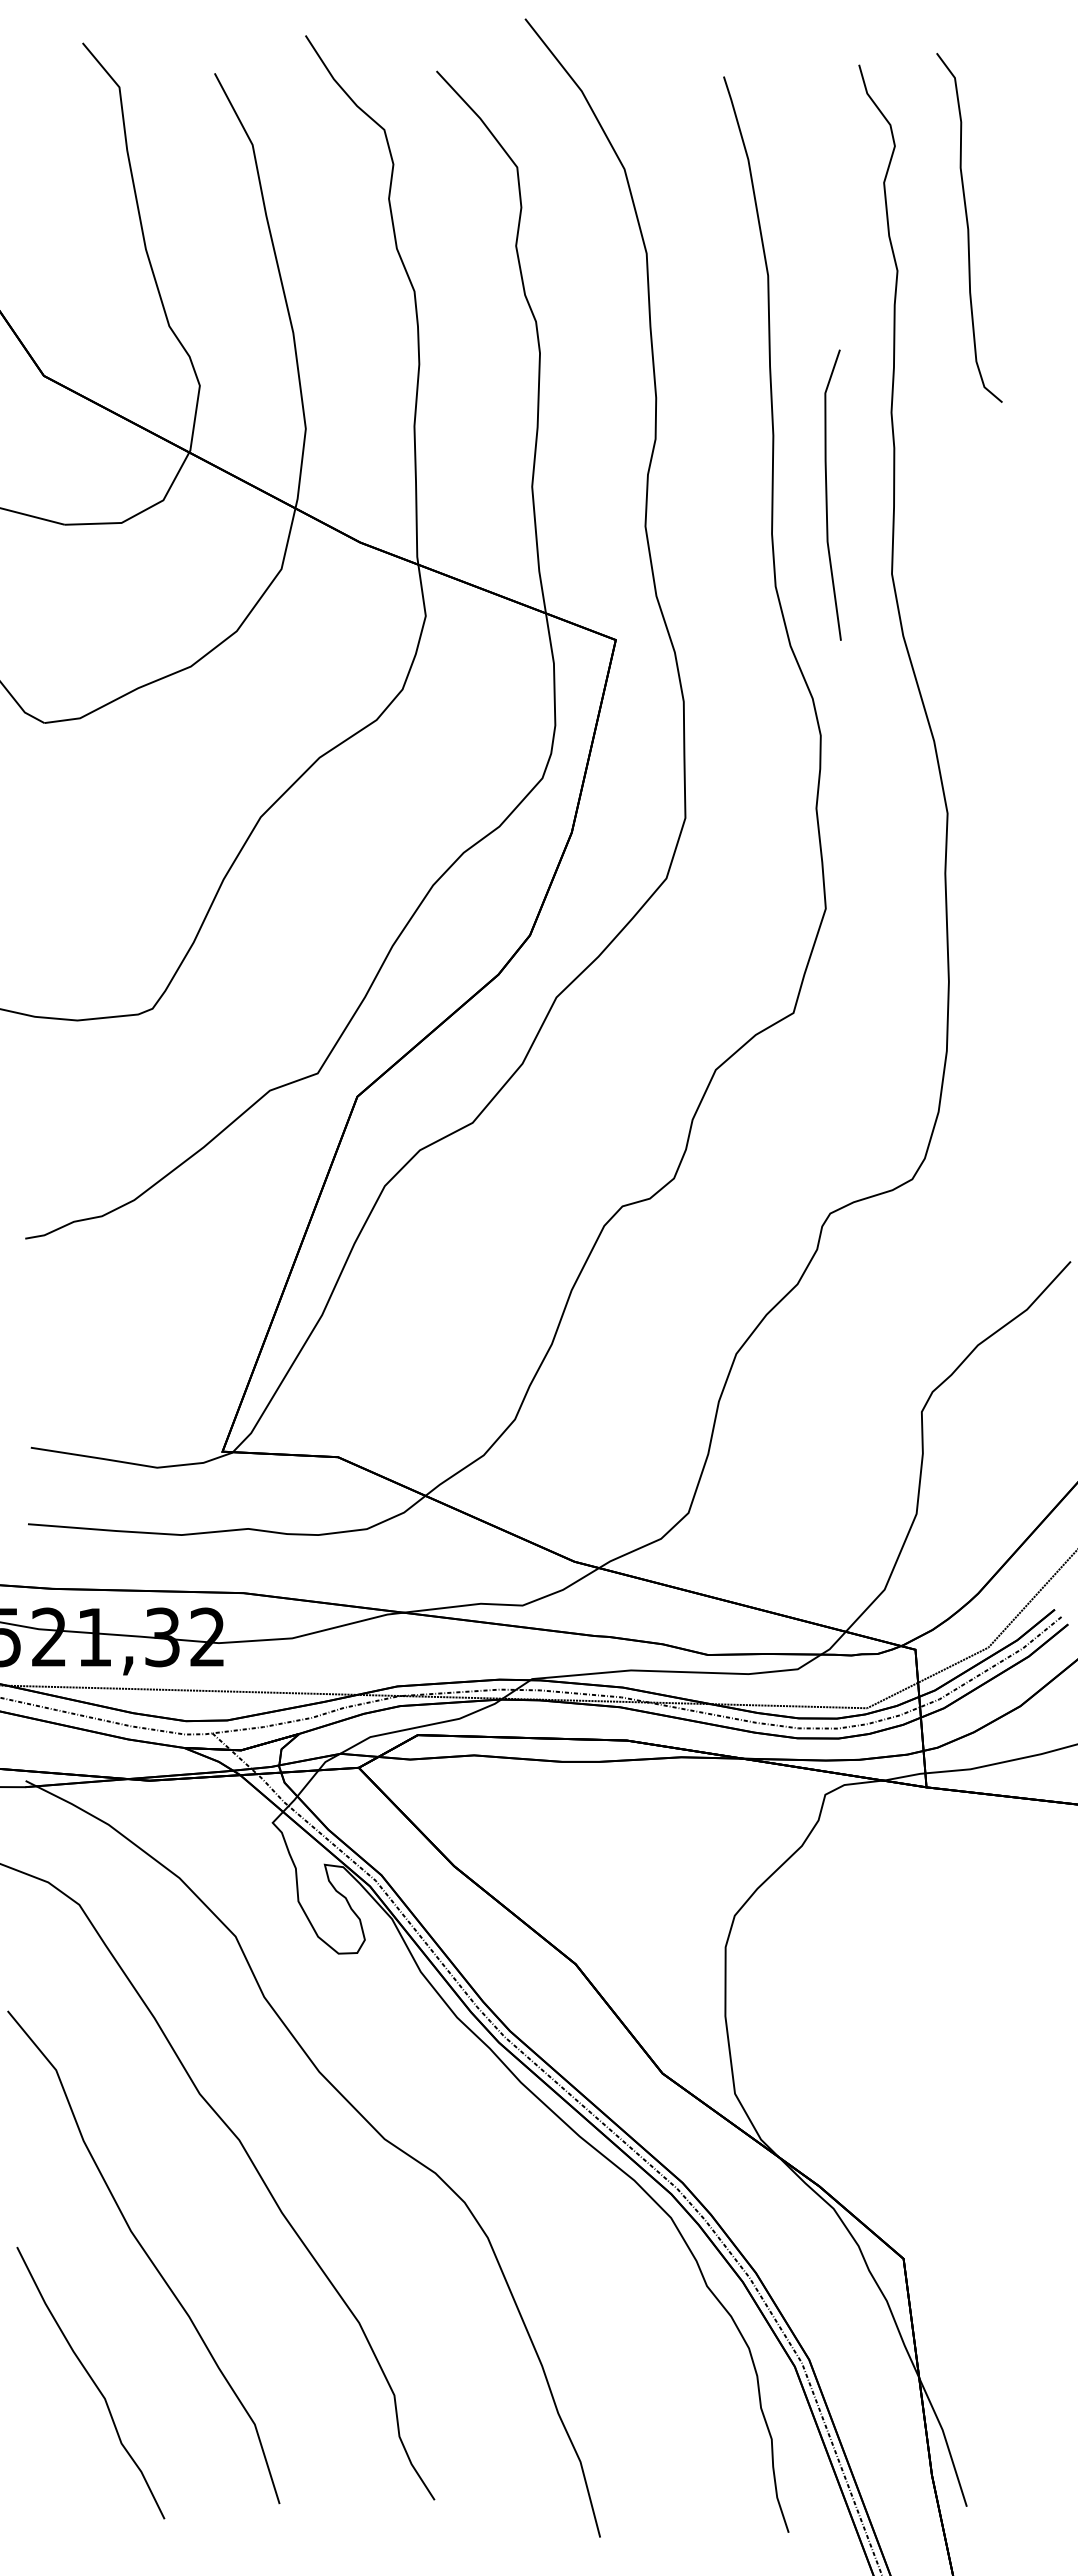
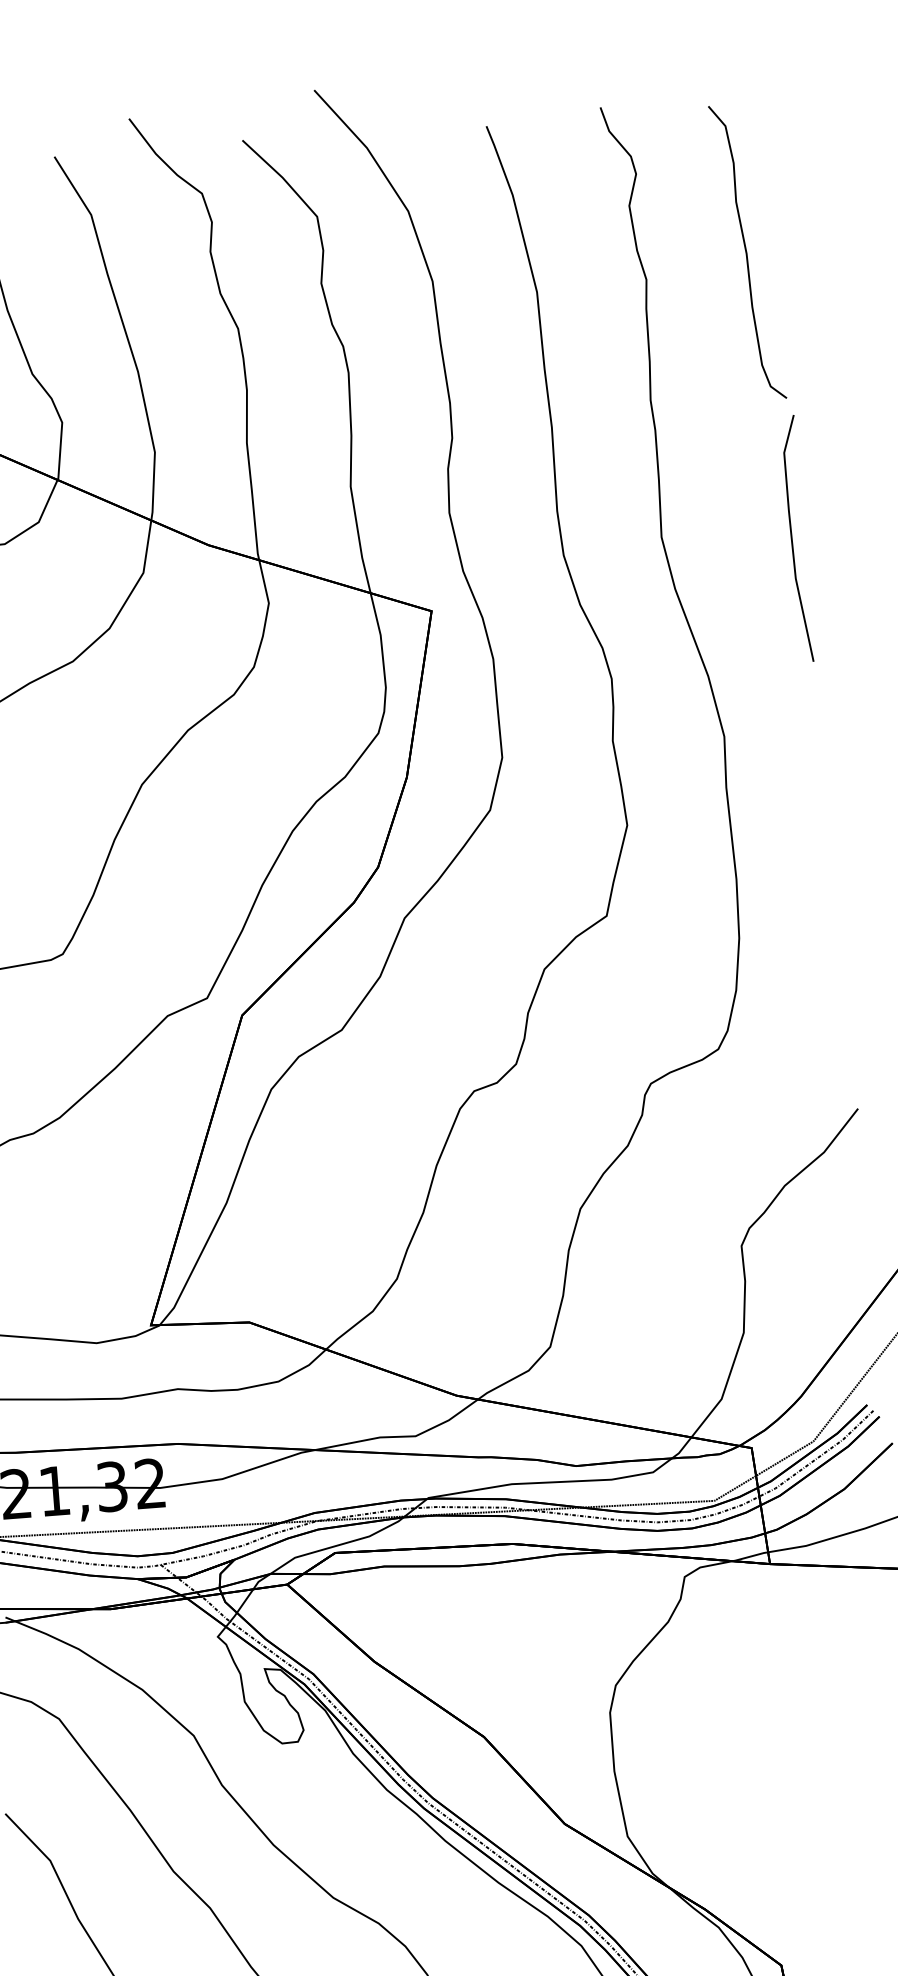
curve: (968, 227) -> (746, 252), moved
line: (827, 494) -> (792, 538), moved

